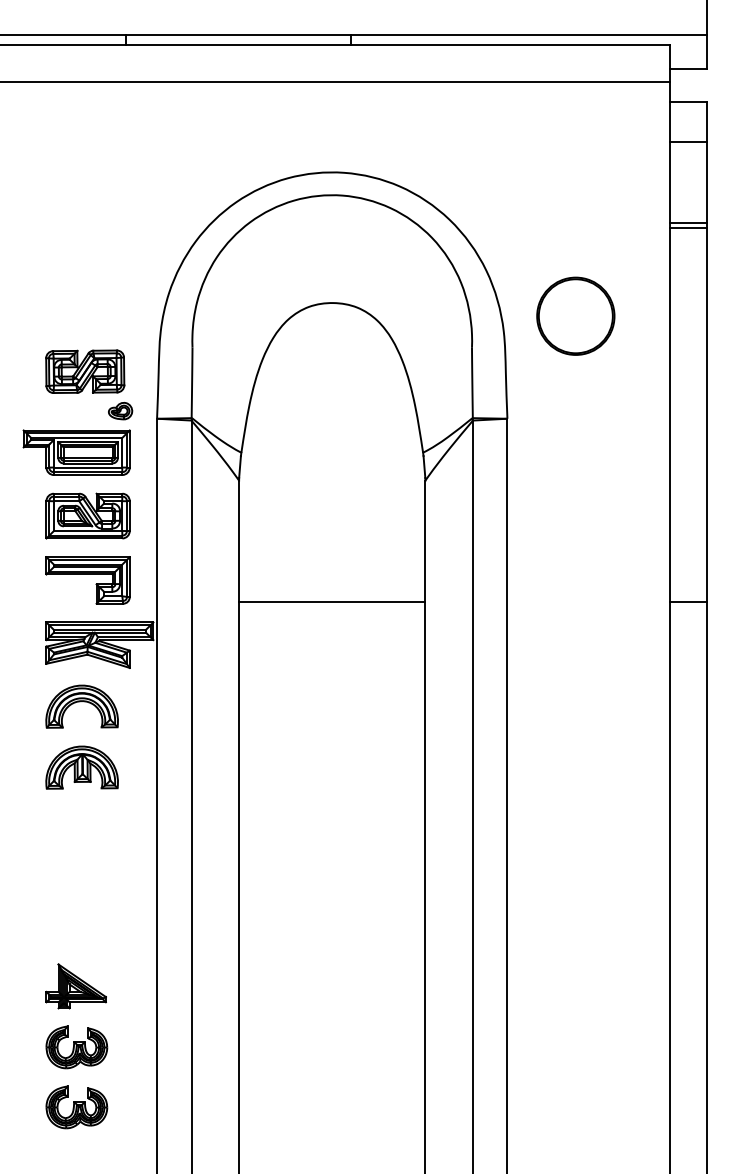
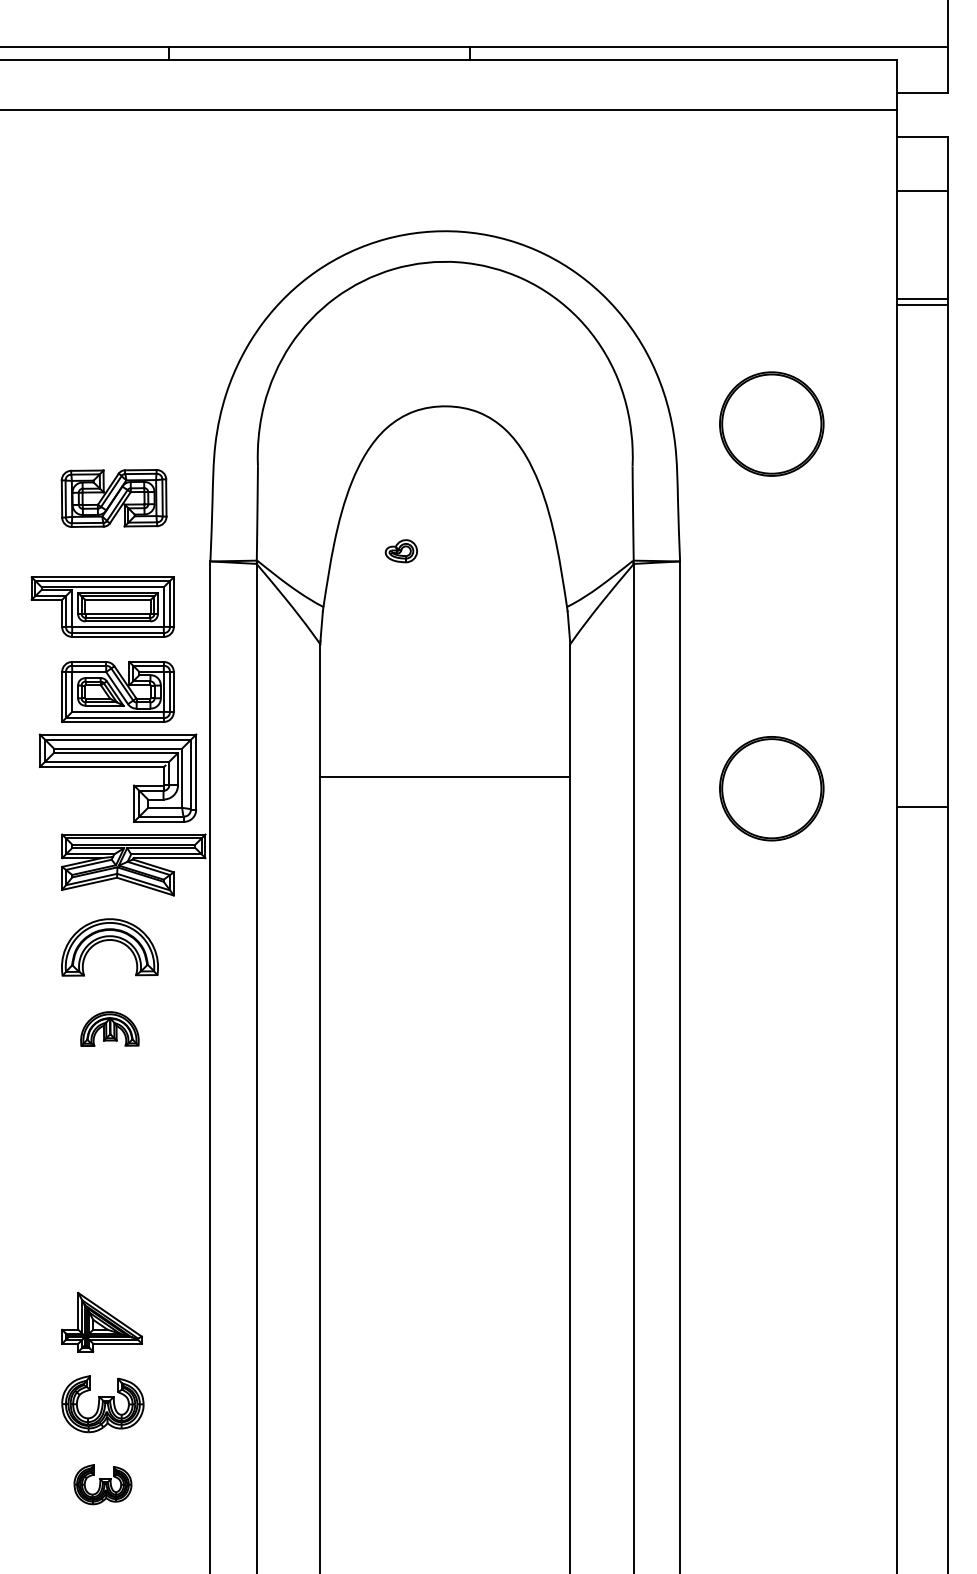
part: (120, 411) -> (401, 551), moved
part: (87, 580) -> (117, 778), size x1.4
part: (575, 587) -> (771, 787), added
line: (332, 602) -> (445, 776), moved
part: (81, 767) -> (109, 1028), size x0.6
part: (76, 1107) -> (102, 1484), size x0.7

